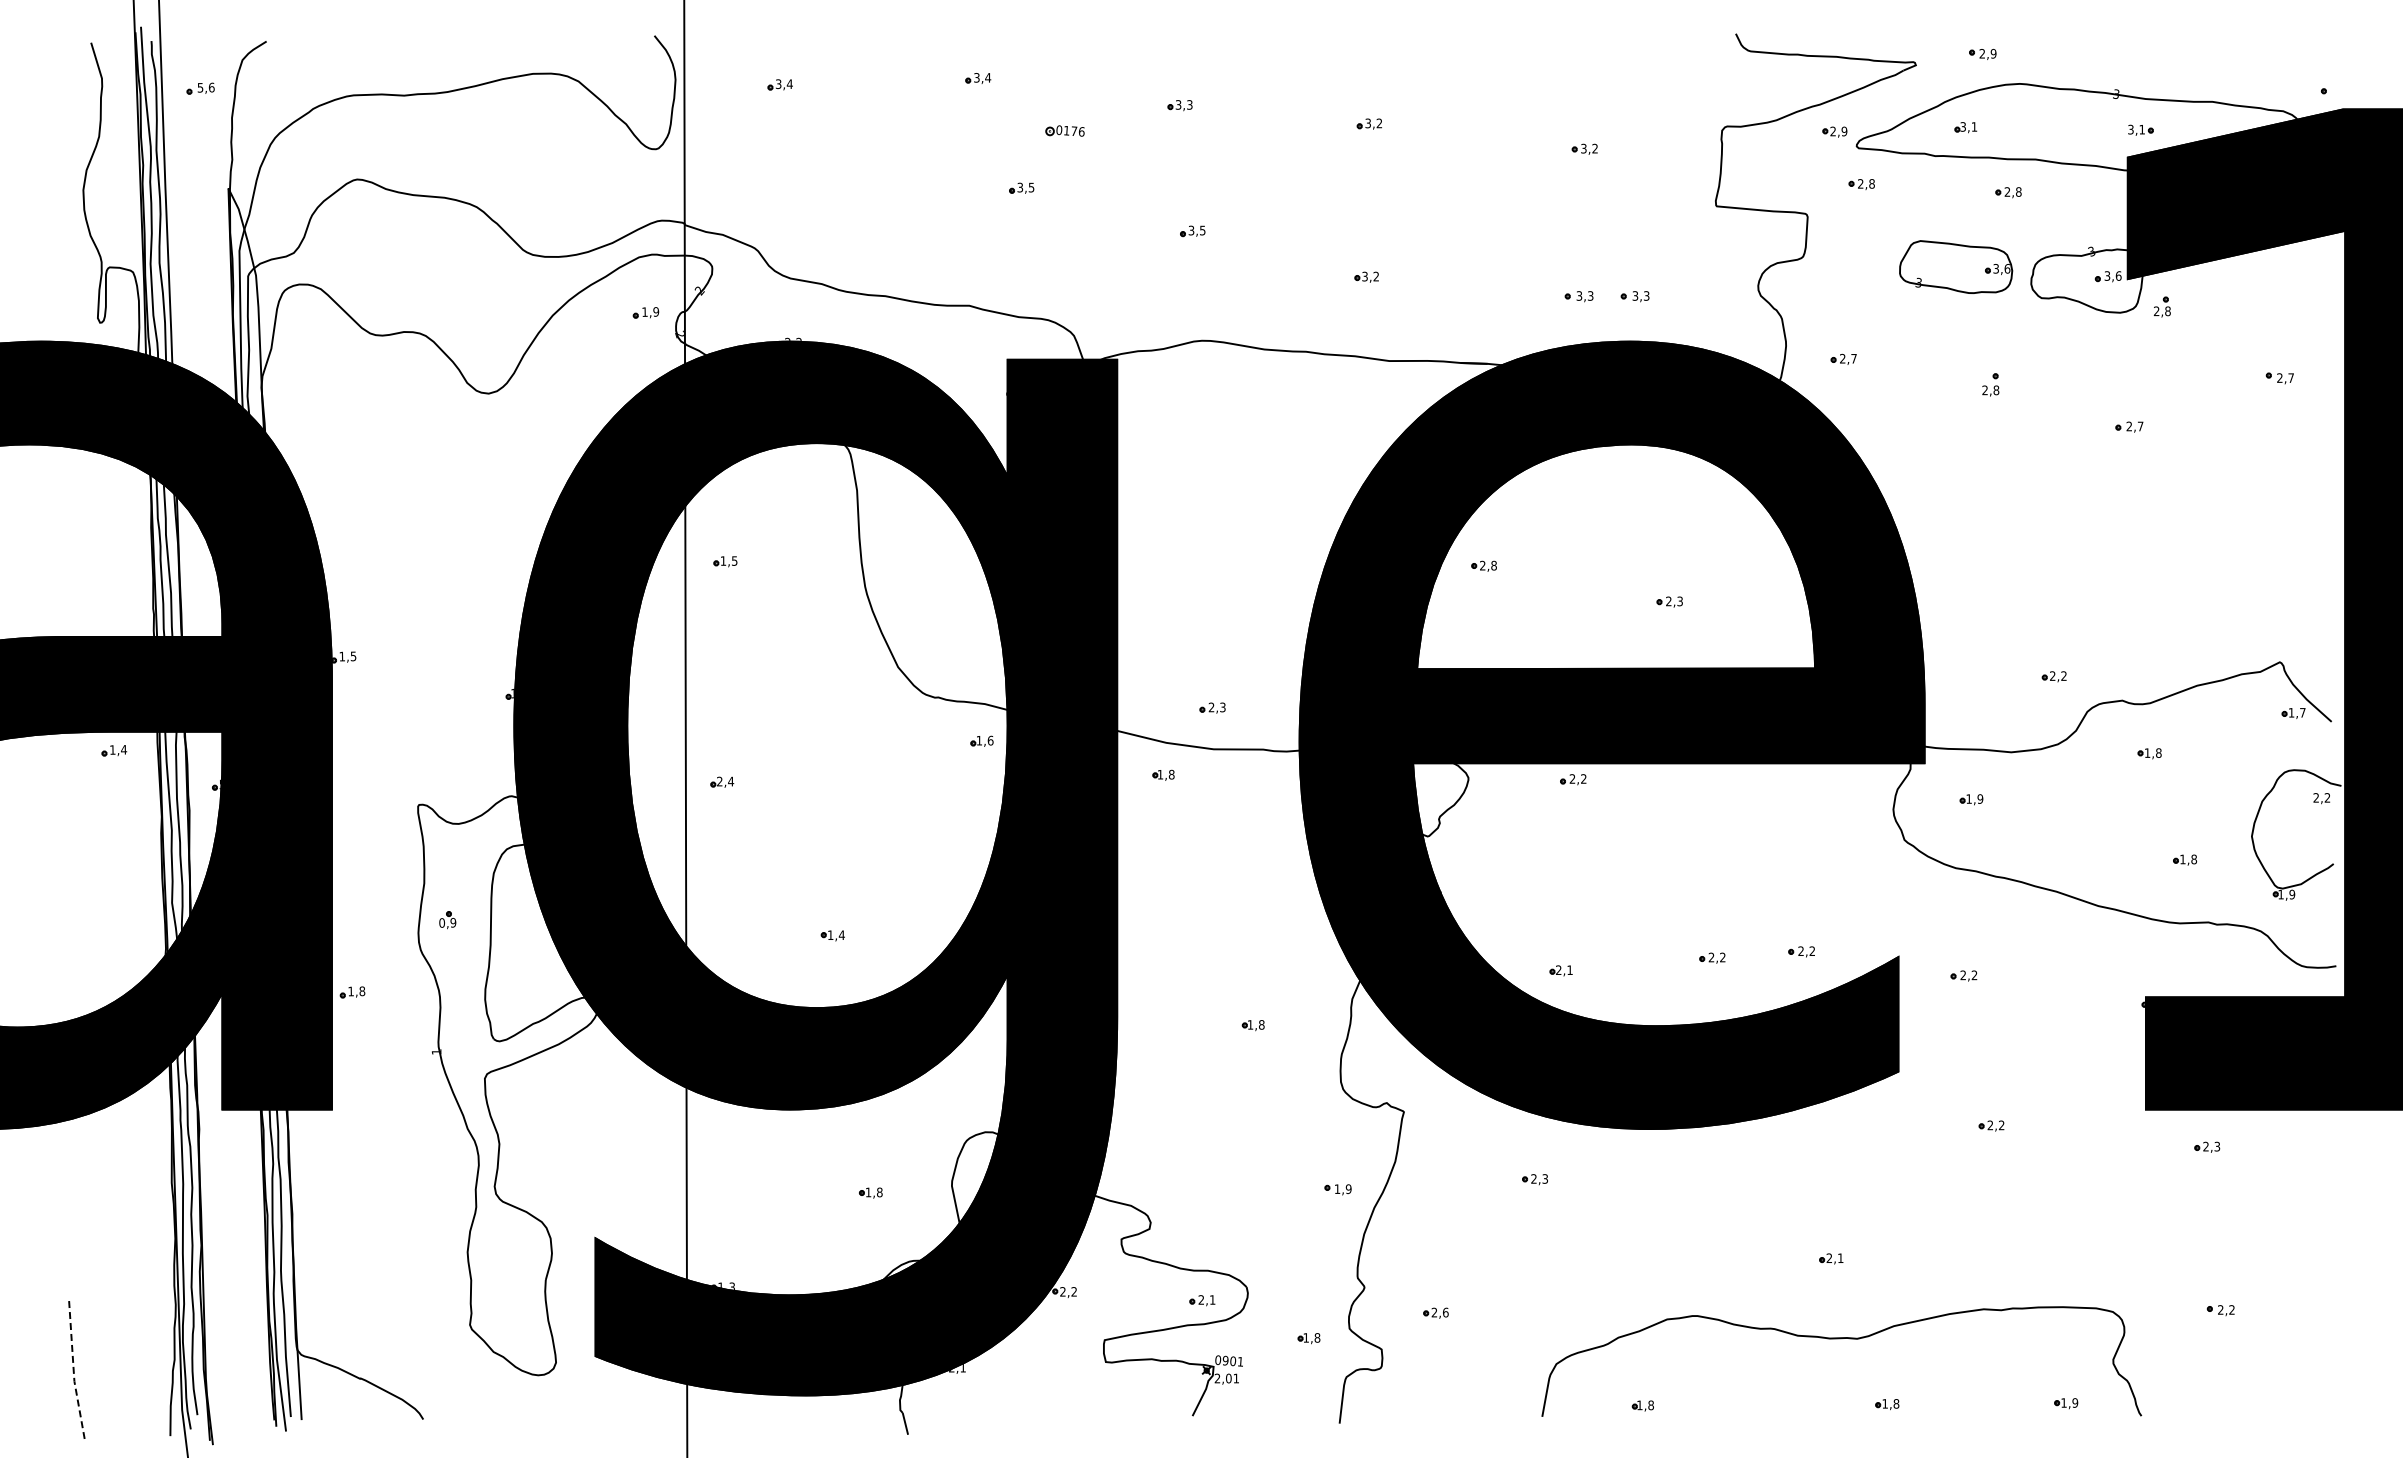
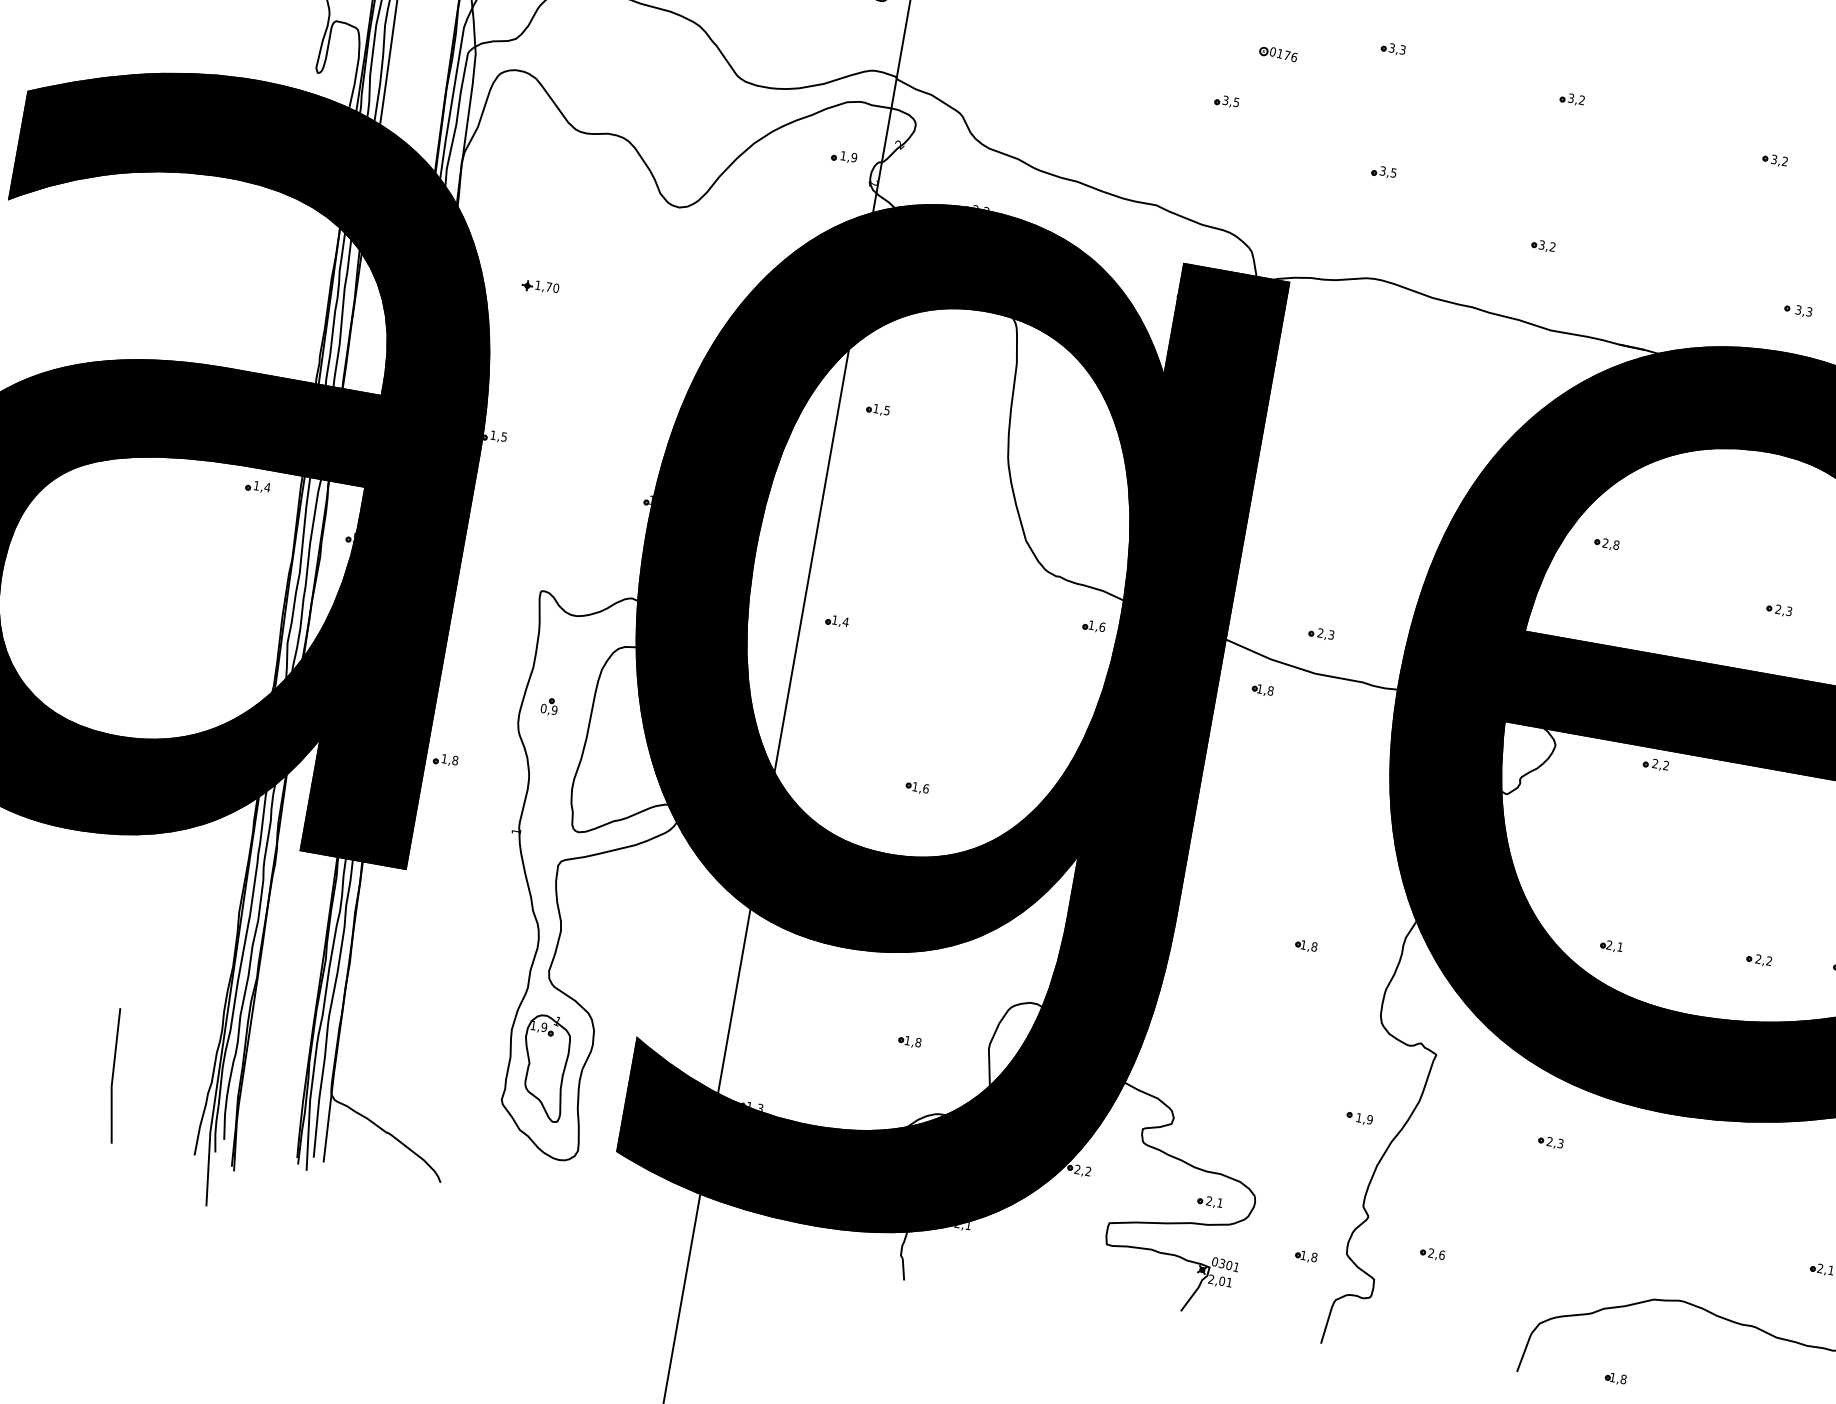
part: (1578, 296) -> (1743, 300), removed
part: (363, 498) -> (540, 286), added
text: (719, 781) -> (834, 620), 2,4 -> 1,4
text: (841, 935) -> (925, 788), 1,4 -> 1,6
part: (507, 1284) -> (544, 1067), added
text: (1225, 1360) -> (1222, 1263), 0901 -> 0301
line: (73, 1371) -> (112, 1076), dashed -> solid

